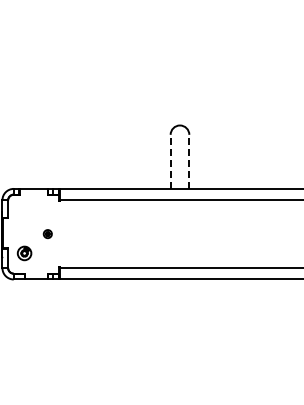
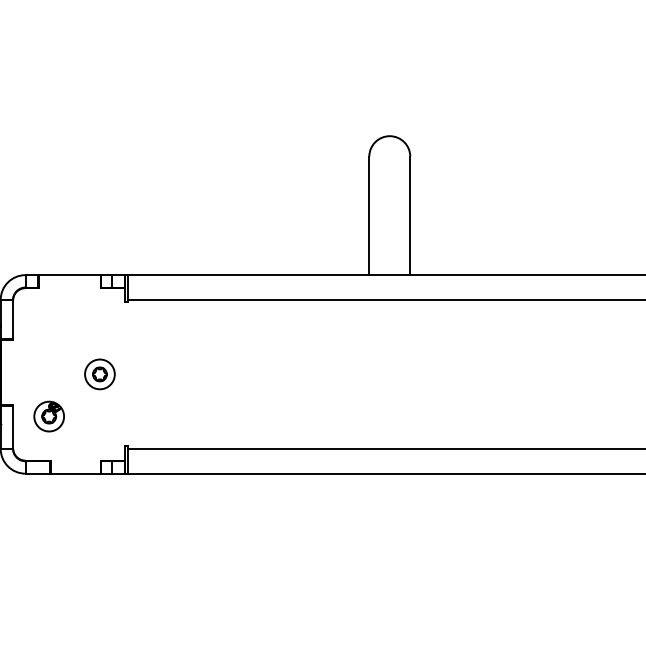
line: (170, 161) -> (368, 215), dashed -> solid
line: (189, 161) -> (410, 215), dashed -> solid
part: (47, 233) -> (99, 372), size x1.67

